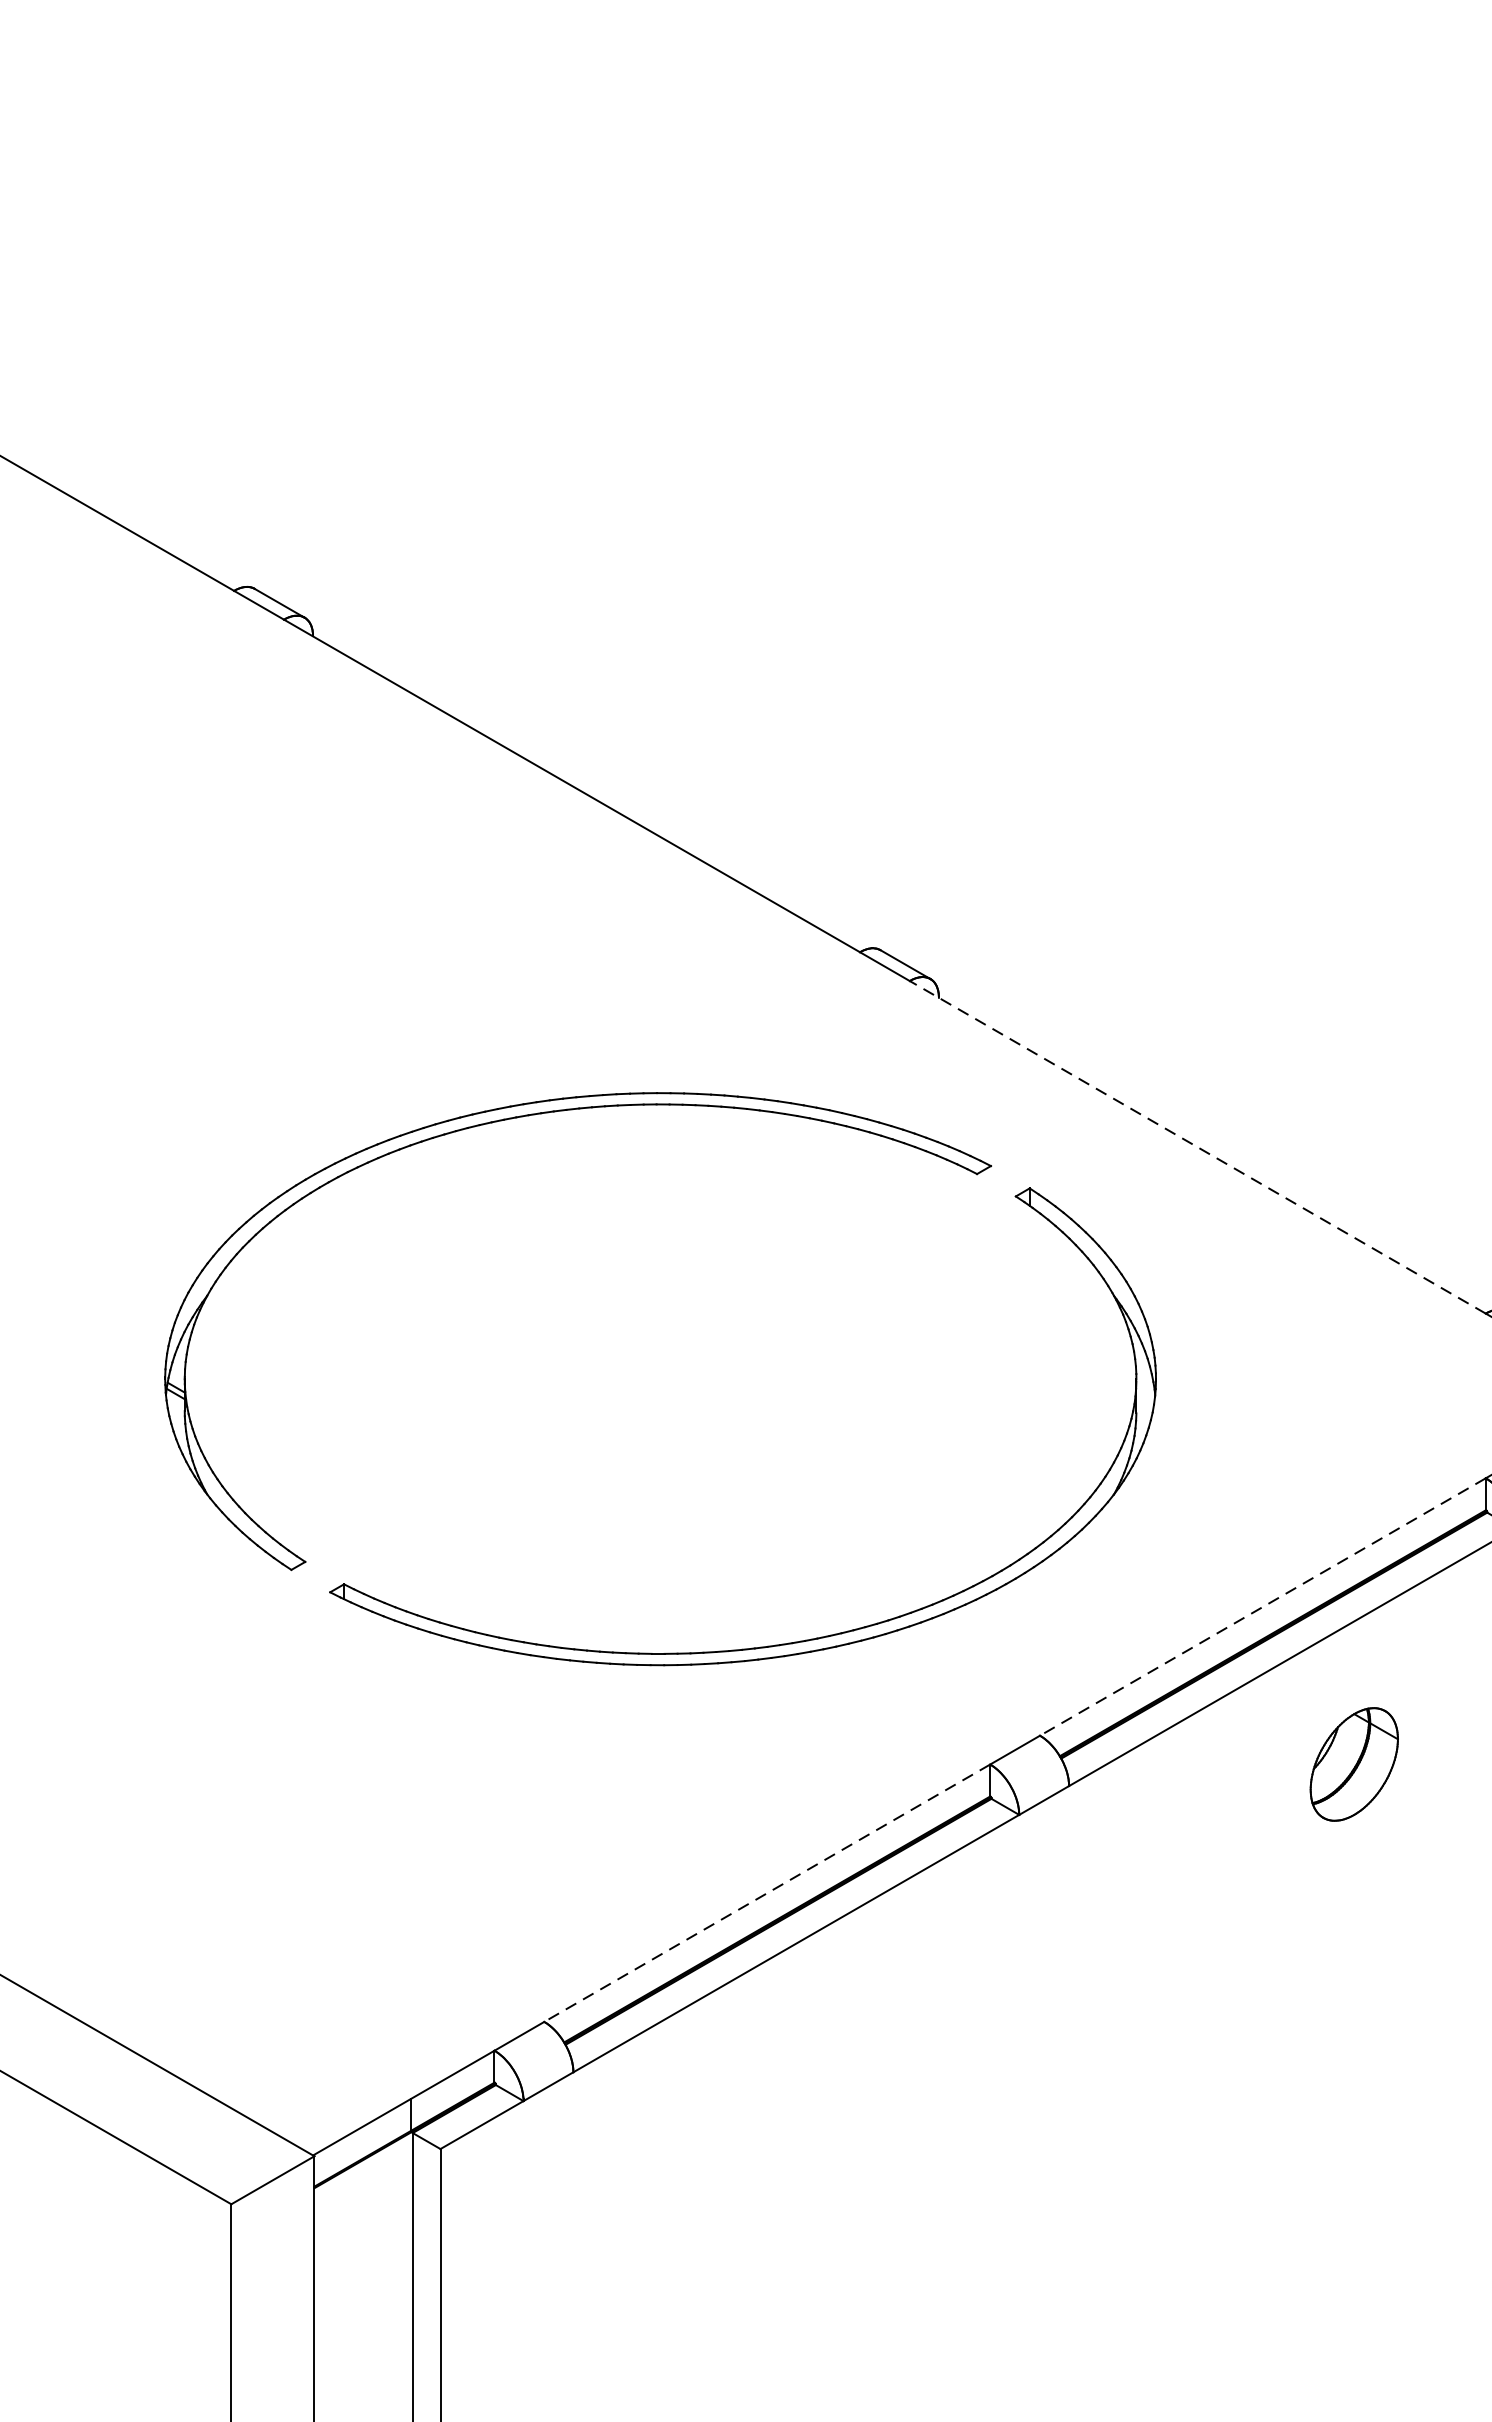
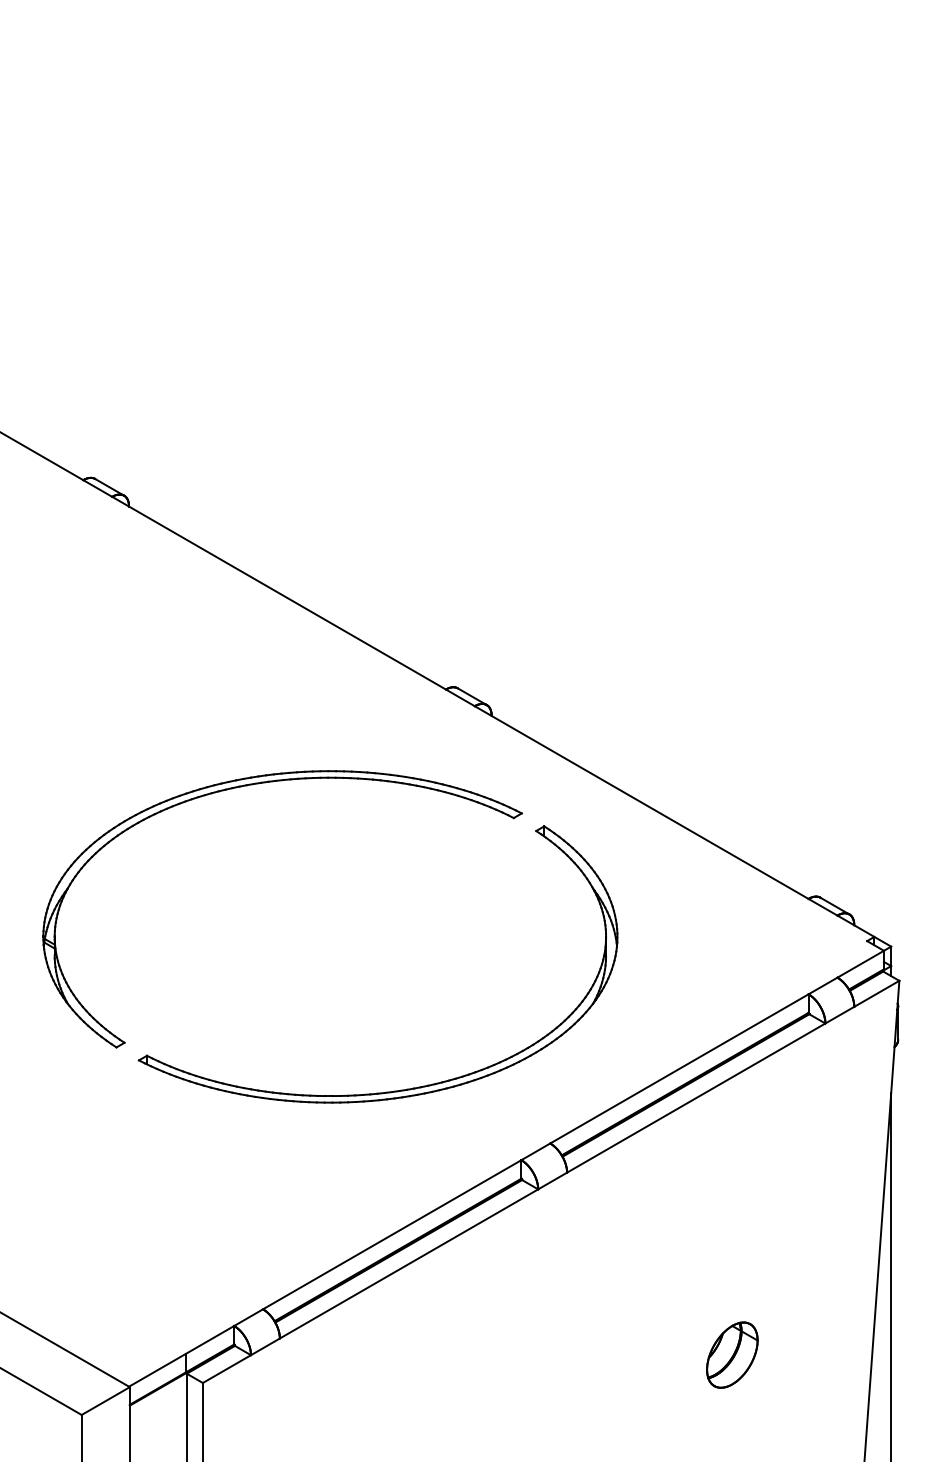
line: (1197, 1147) -> (641, 802), dashed -> solid
line: (1261, 1608) -> (678, 1069), dashed -> solid
part: (1354, 1763) -> (732, 1354), moved
line: (766, 1894) -> (391, 1235), dashed -> solid

